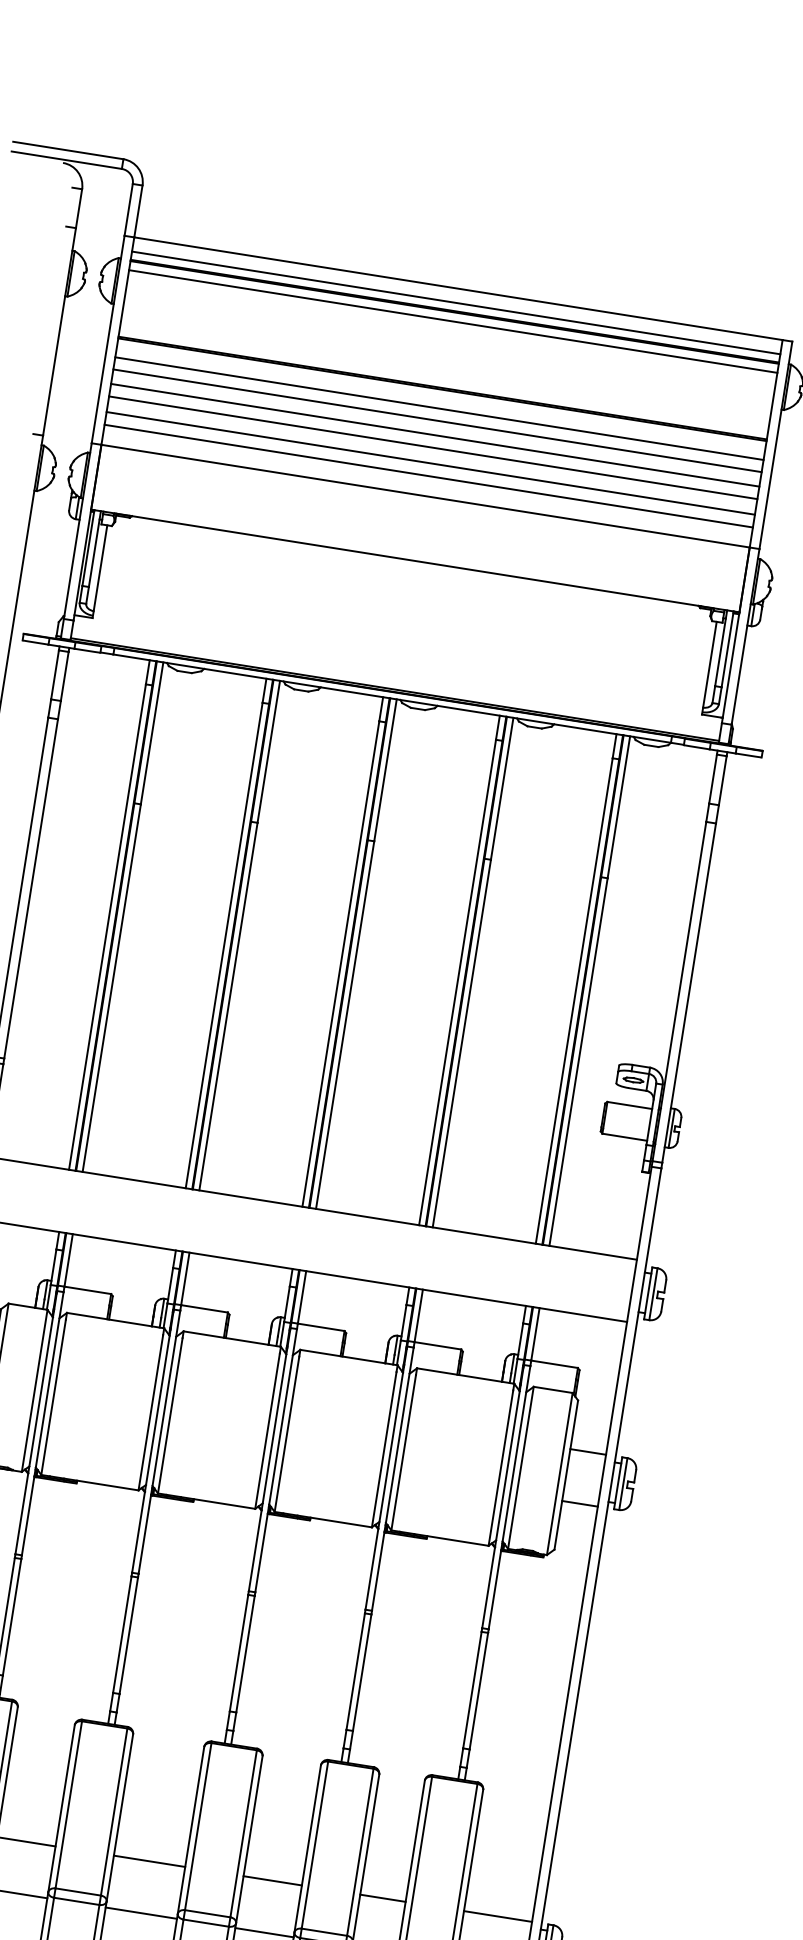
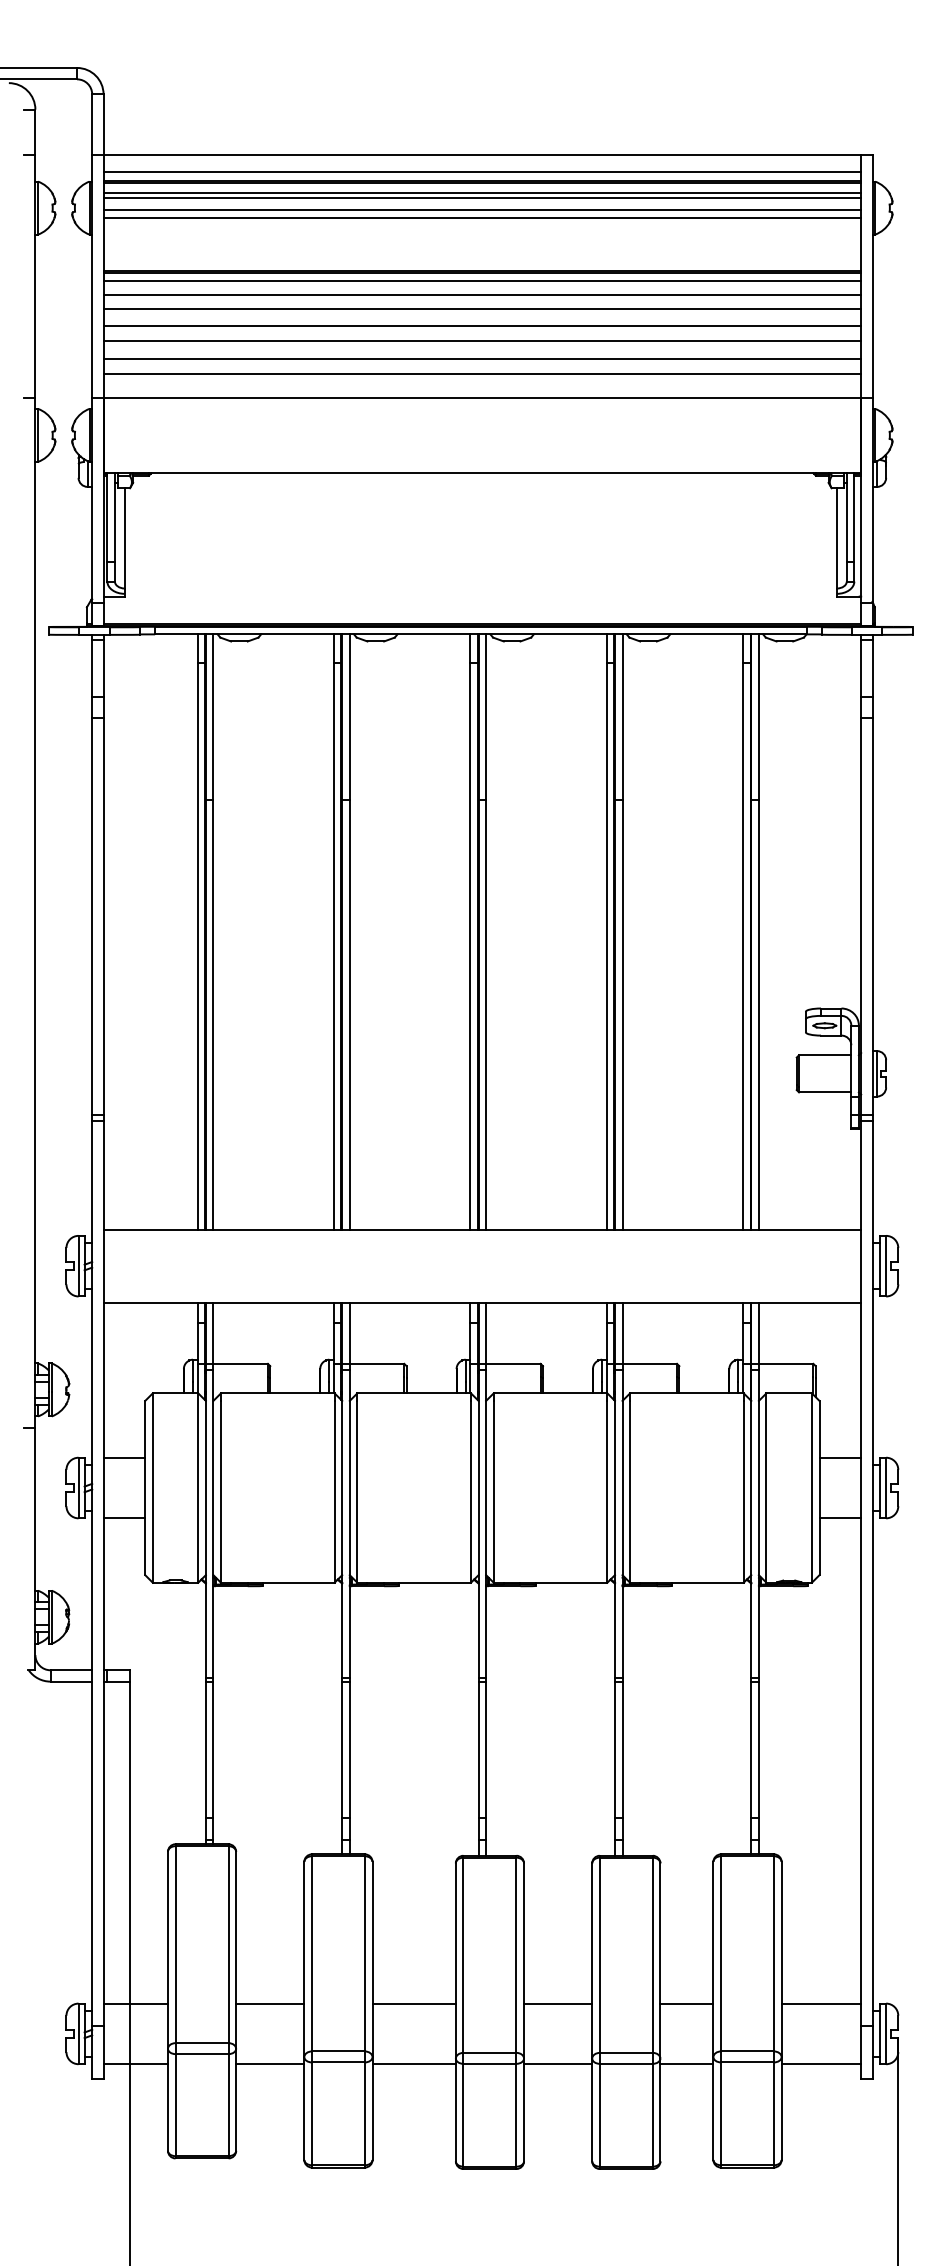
line: (452, 325) -> (482, 198), added
line: (451, 335) -> (482, 209), added
line: (450, 342) -> (482, 217), added
line: (441, 396) -> (482, 280), added

